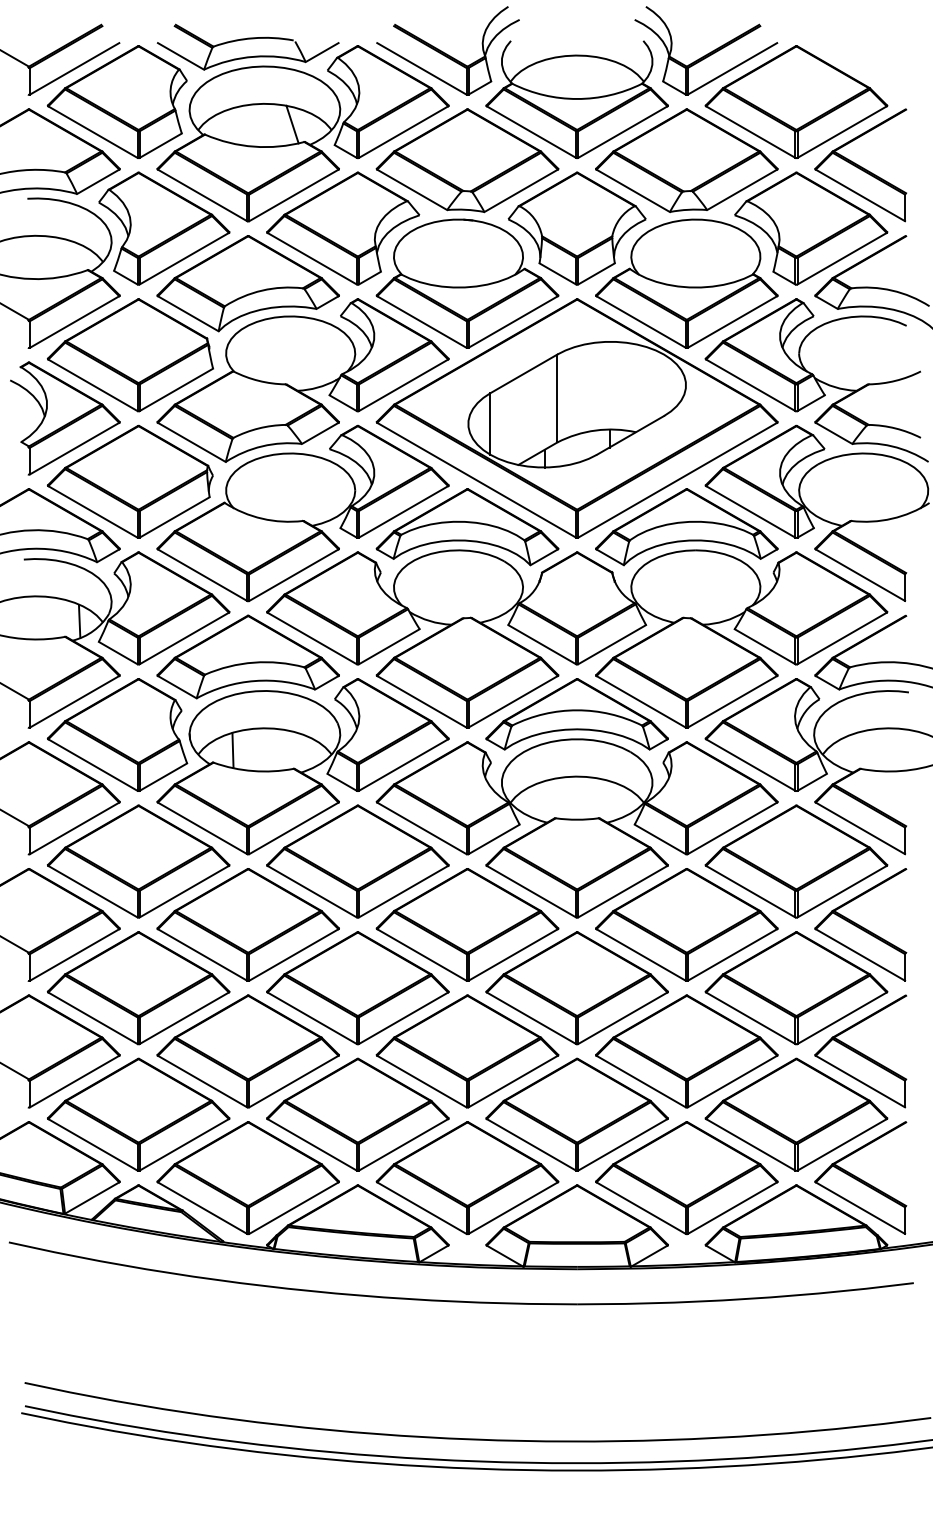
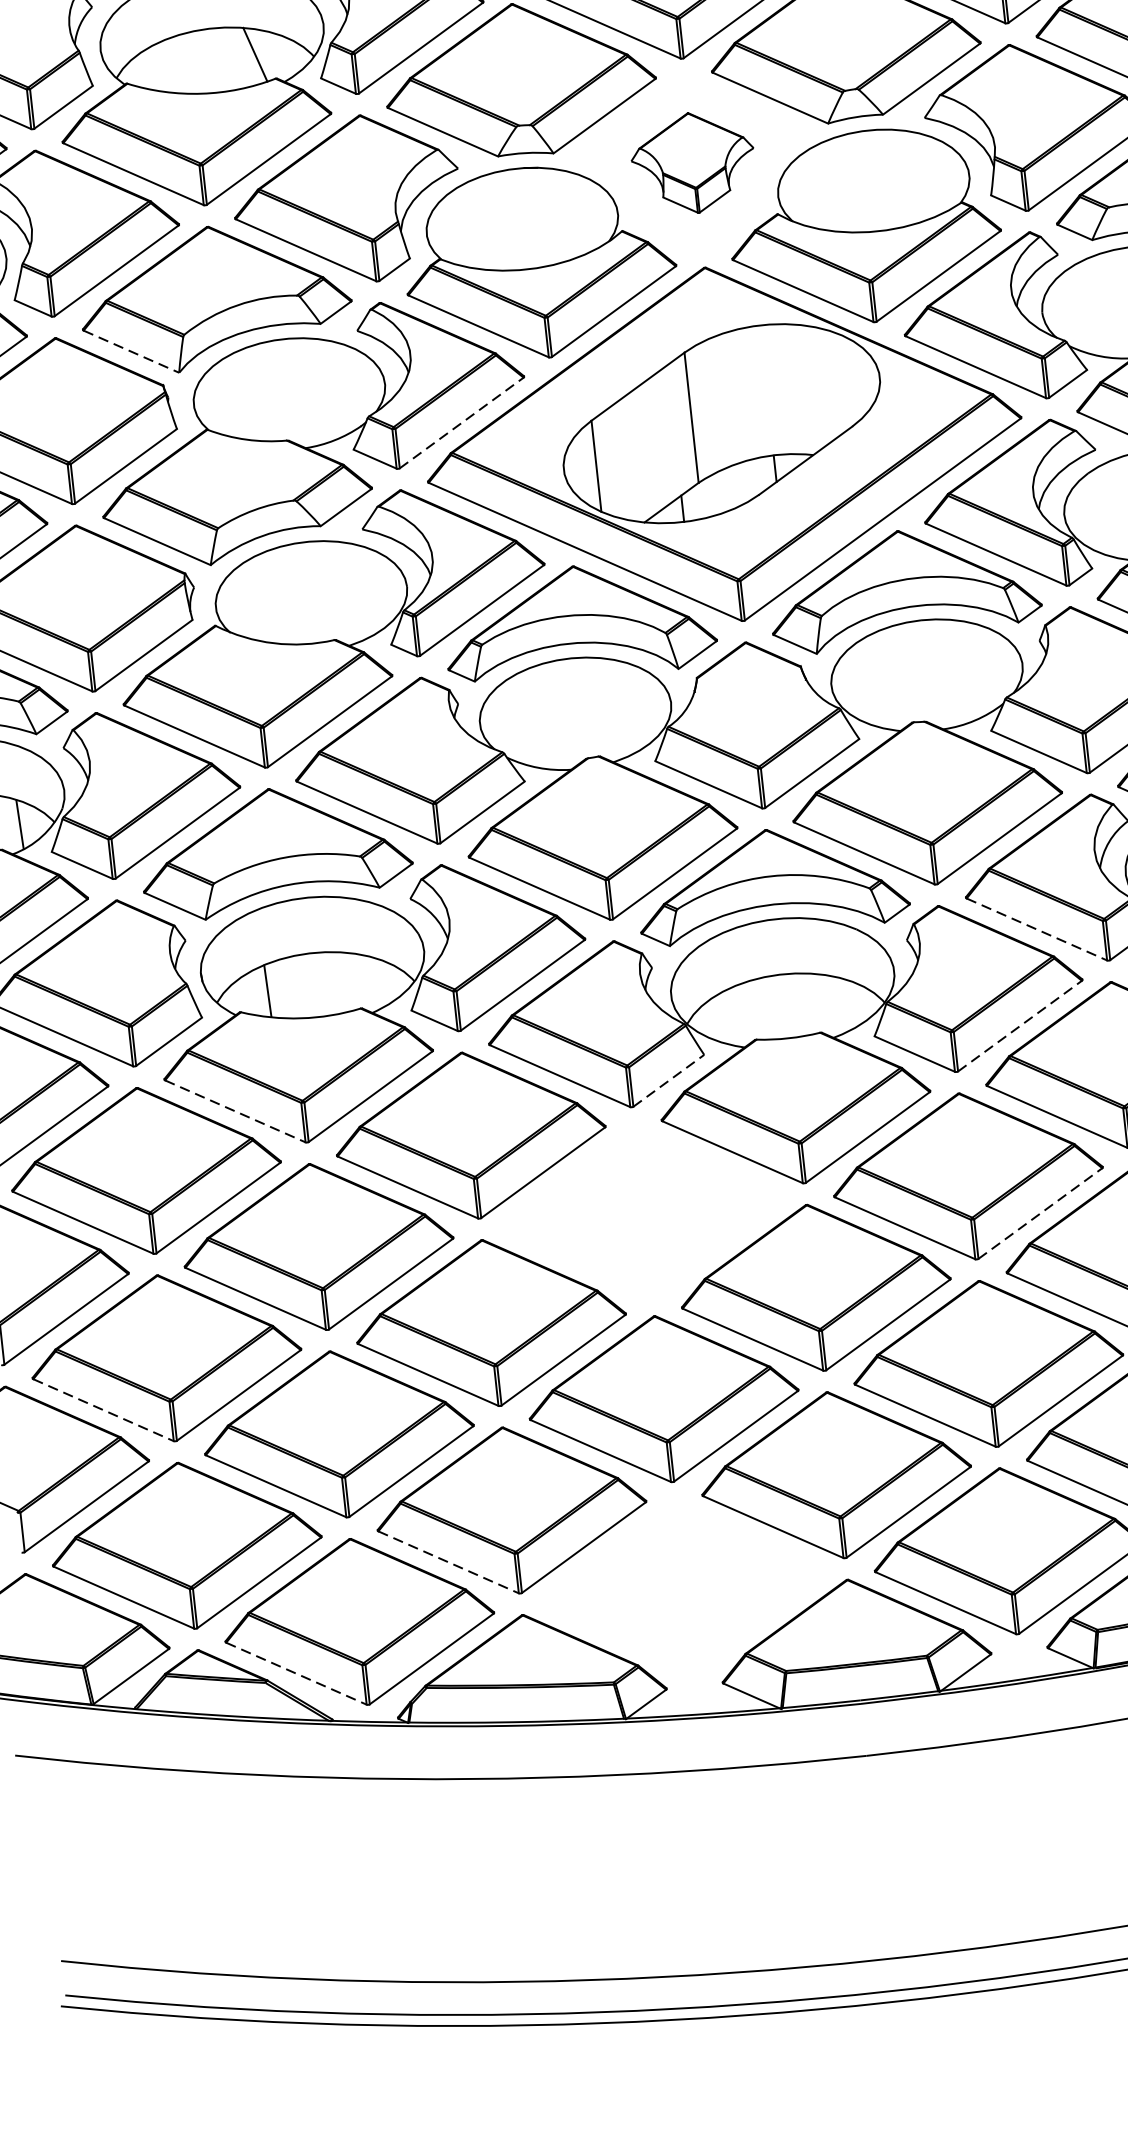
part: (576, 228) -> (692, 162), size x0.6
line: (188, 314) -> (131, 352), solid -> dashed
line: (403, 385) -> (461, 423), solid -> dashed
line: (750, 765) -> (1036, 930), solid -> dashed
line: (202, 828) -> (235, 1111), solid -> dashed
line: (732, 828) -> (1020, 1026), solid -> dashed
line: (494, 839) -> (669, 1080), solid -> dashed
part: (467, 924) -> (643, 1211), removed
line: (732, 954) -> (1040, 1212), solid -> dashed
line: (92, 1018) -> (102, 1410), solid -> dashed
line: (312, 1144) -> (448, 1561), solid -> dashed
part: (467, 1177) -> (683, 1585), removed
line: (202, 1208) -> (296, 1674), solid -> dashed

